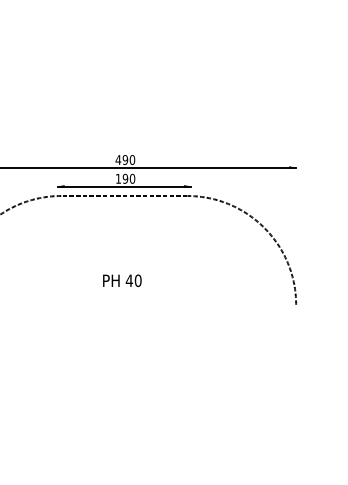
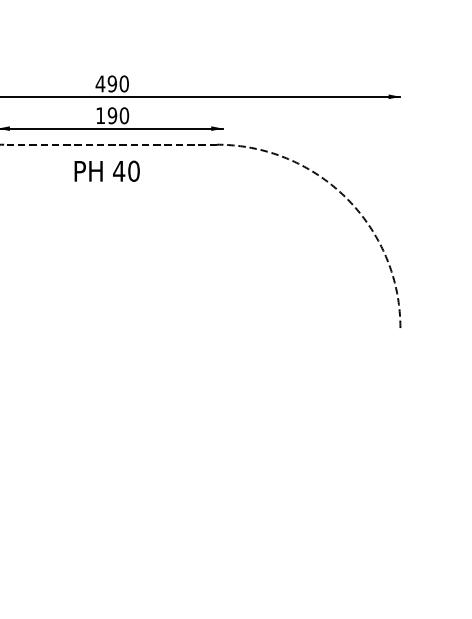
text: (122, 280) -> (107, 170), moved

